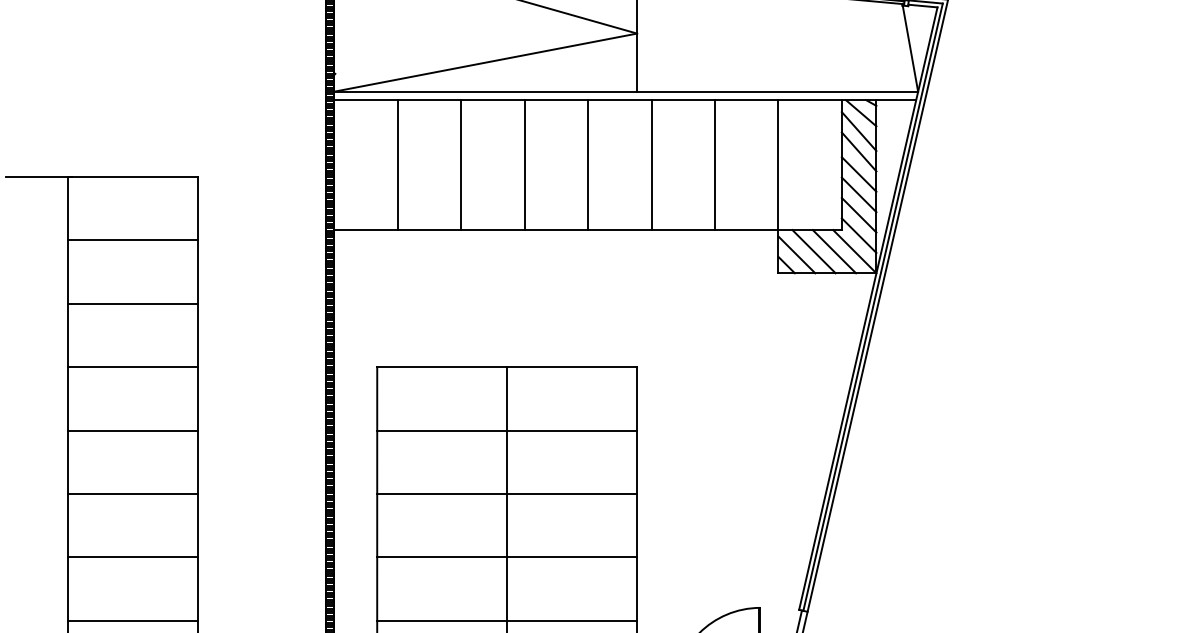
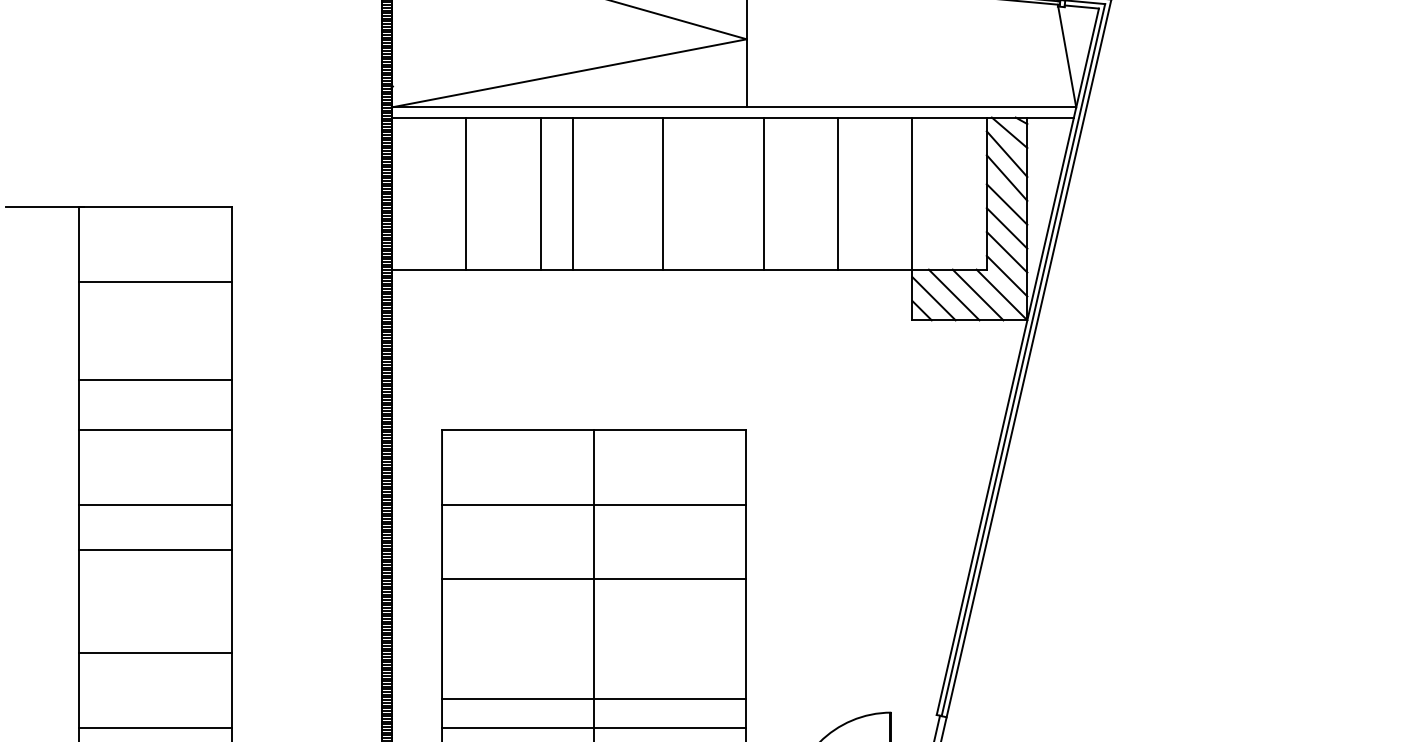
line: (525, 165) -> (573, 193), moved
line: (588, 165) -> (663, 193), moved
line: (132, 304) -> (155, 380), moved
line: (132, 494) -> (155, 550), moved
line: (507, 557) -> (594, 699), moved

